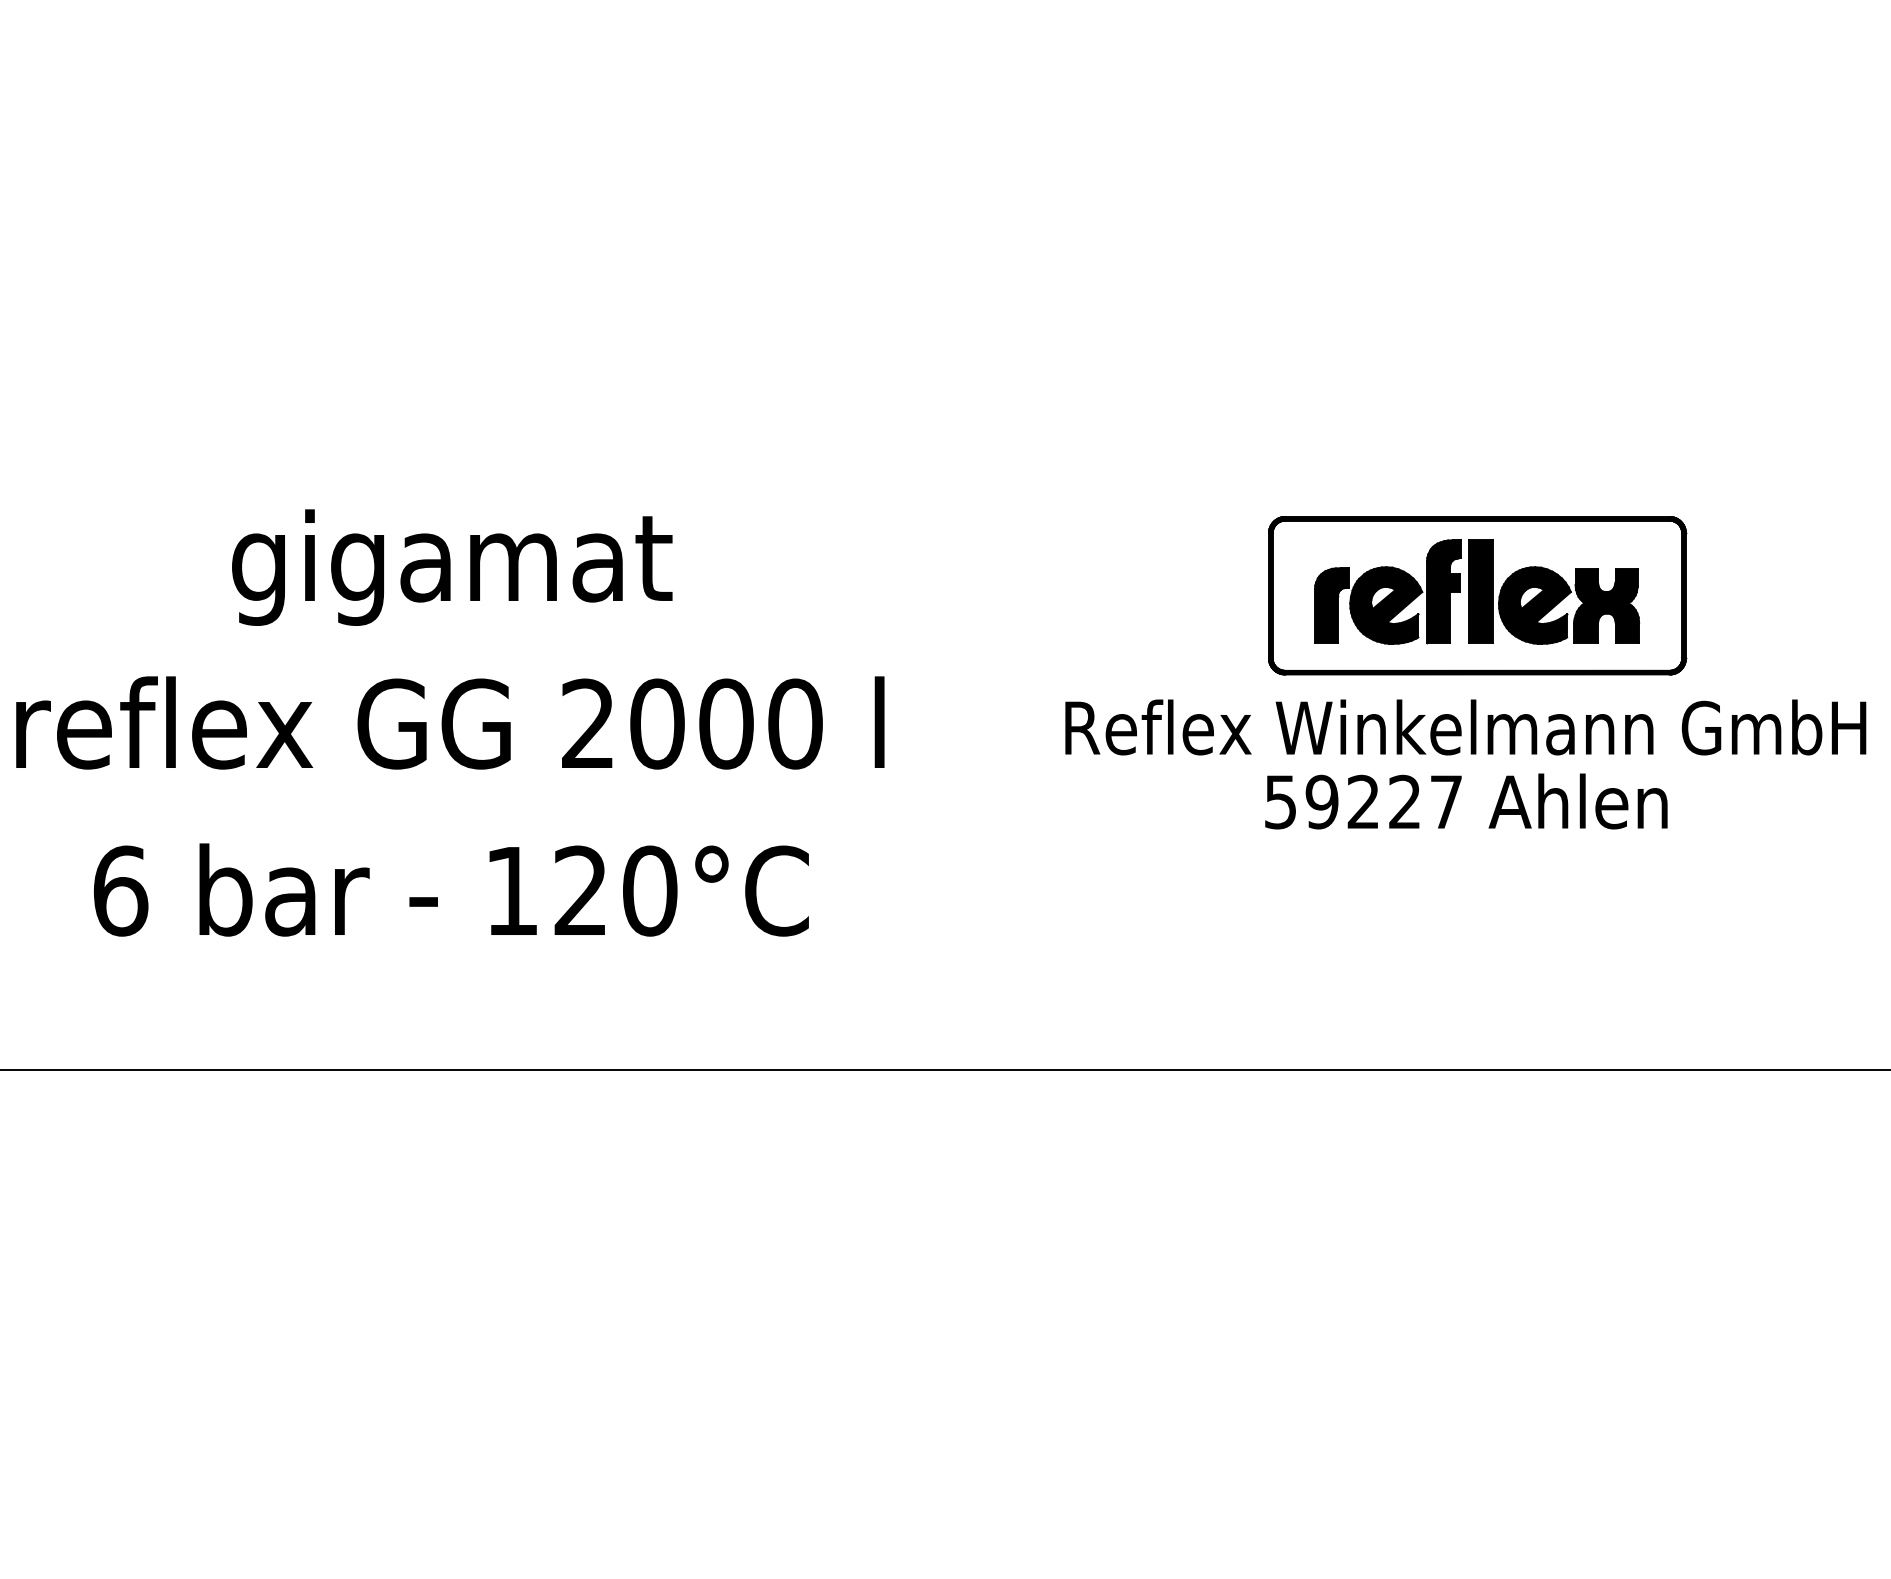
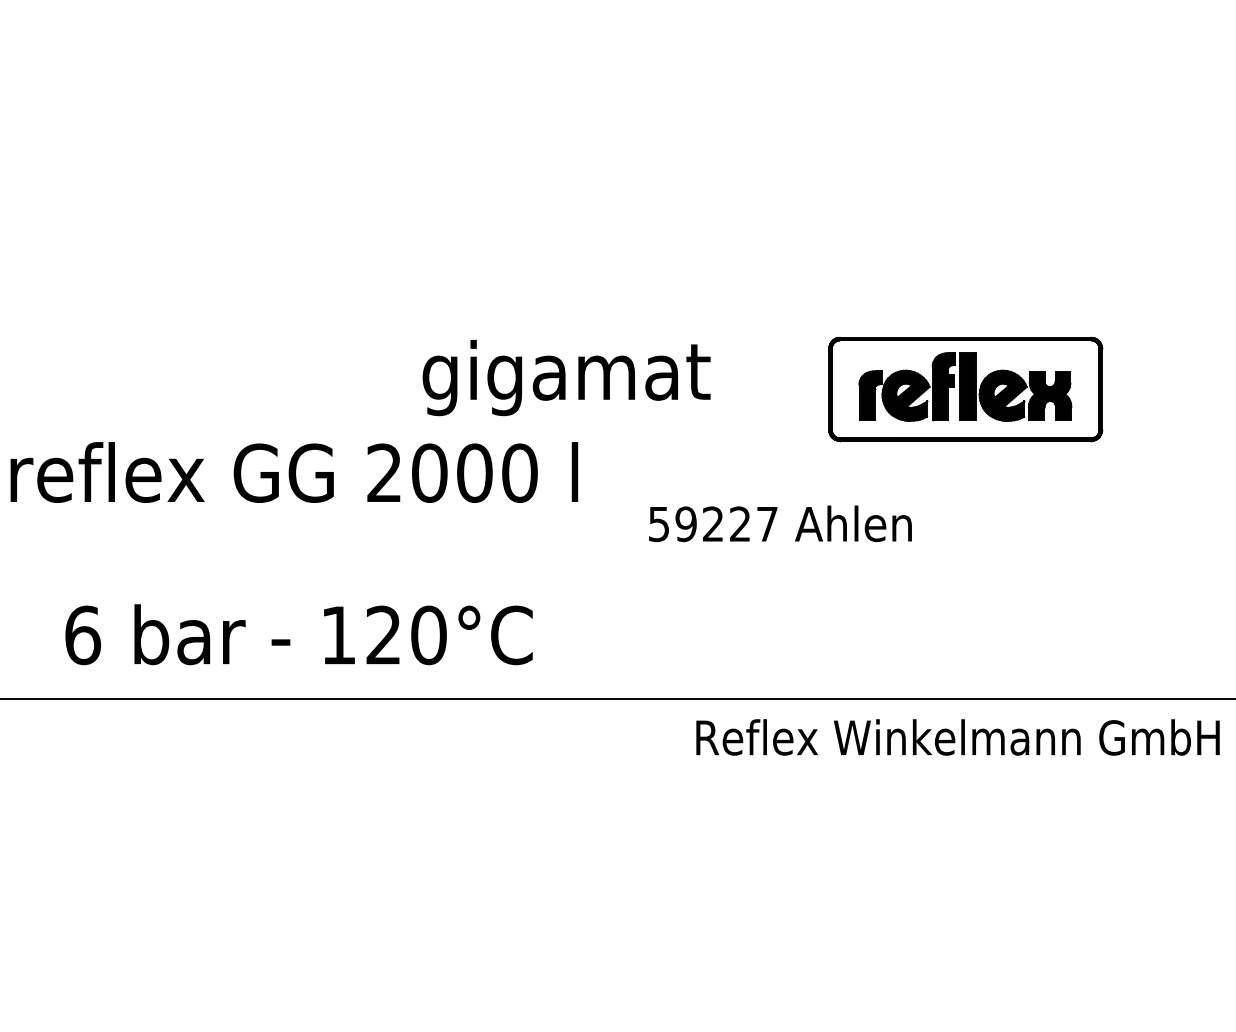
text: (452, 568) -> (566, 378), moved
text: (1464, 727) -> (957, 737), moved
text: (1466, 800) -> (780, 523), moved
text: (450, 889) -> (298, 634), moved

